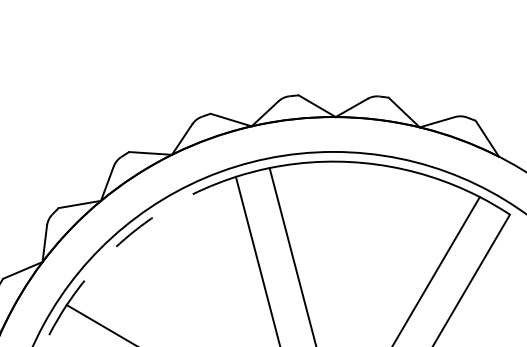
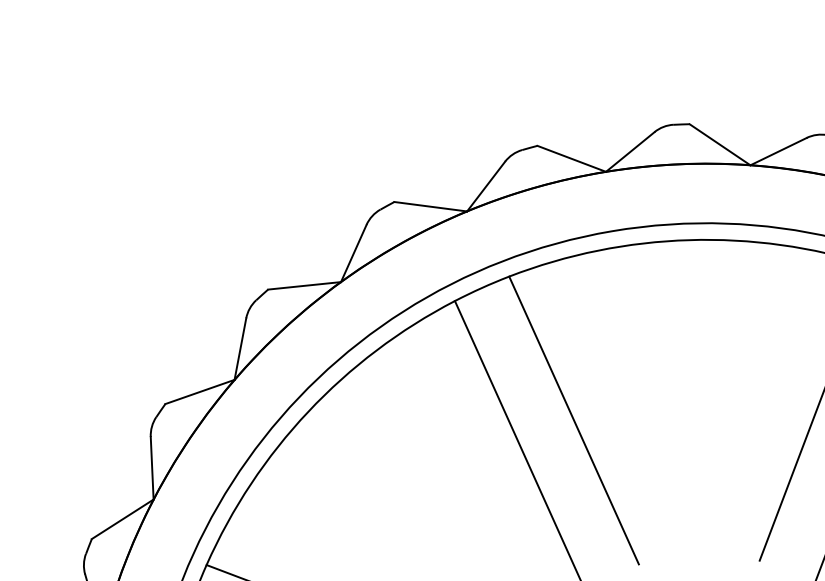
arc: (140, 226) -> (308, 411), dashed -> solid

